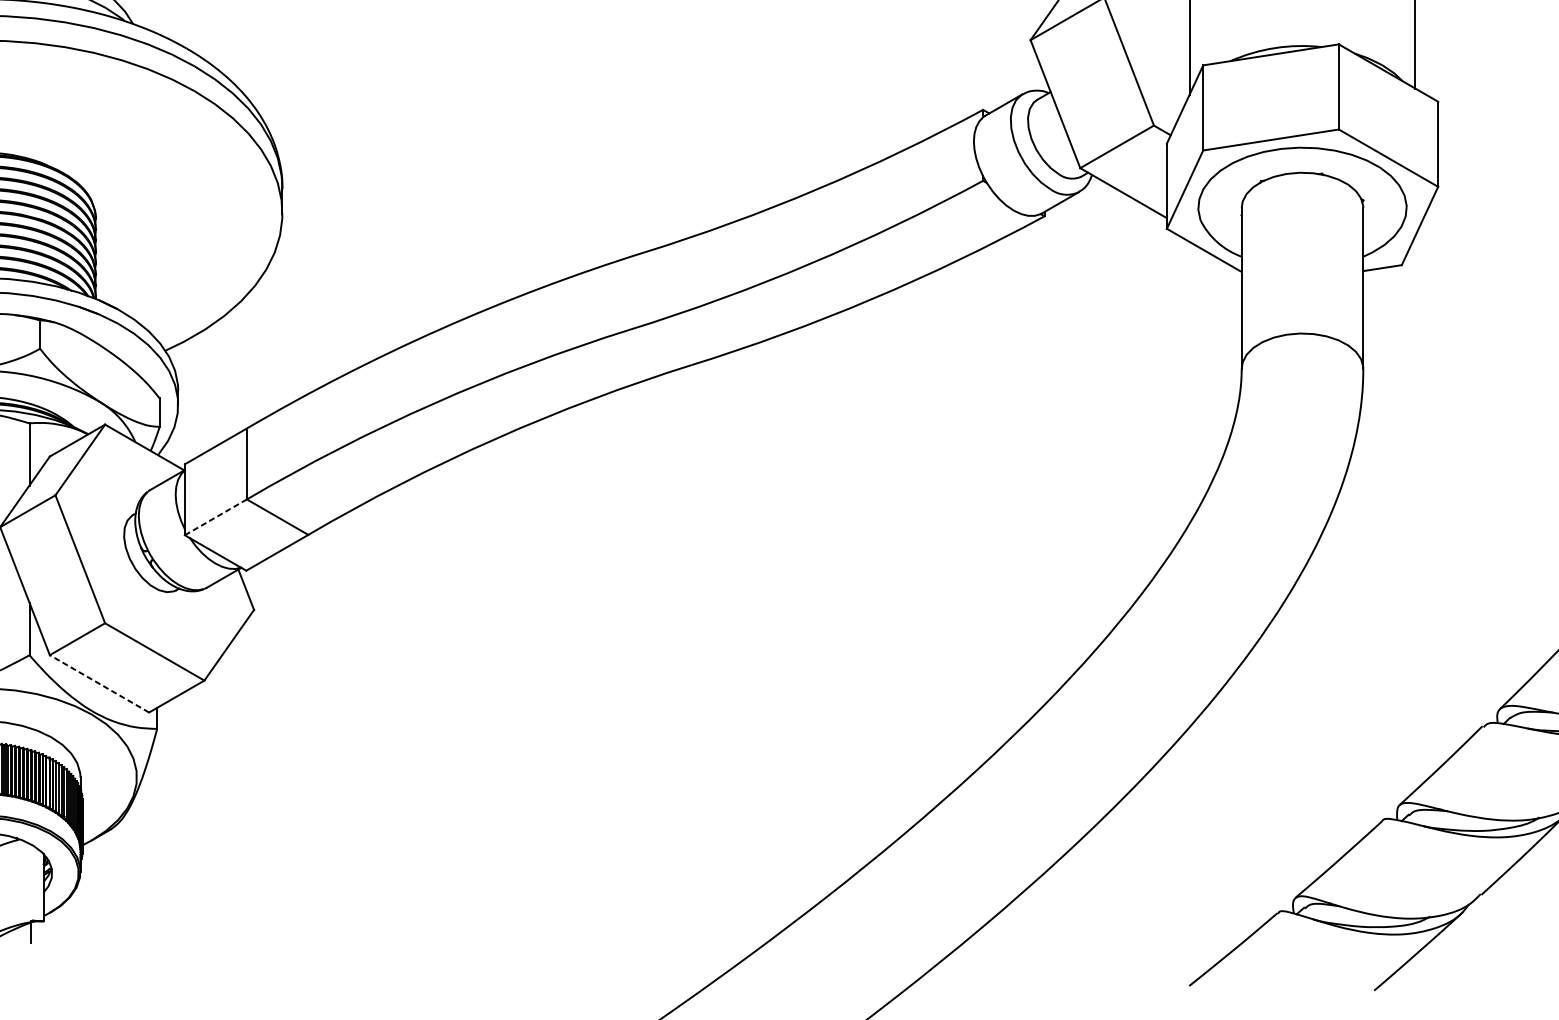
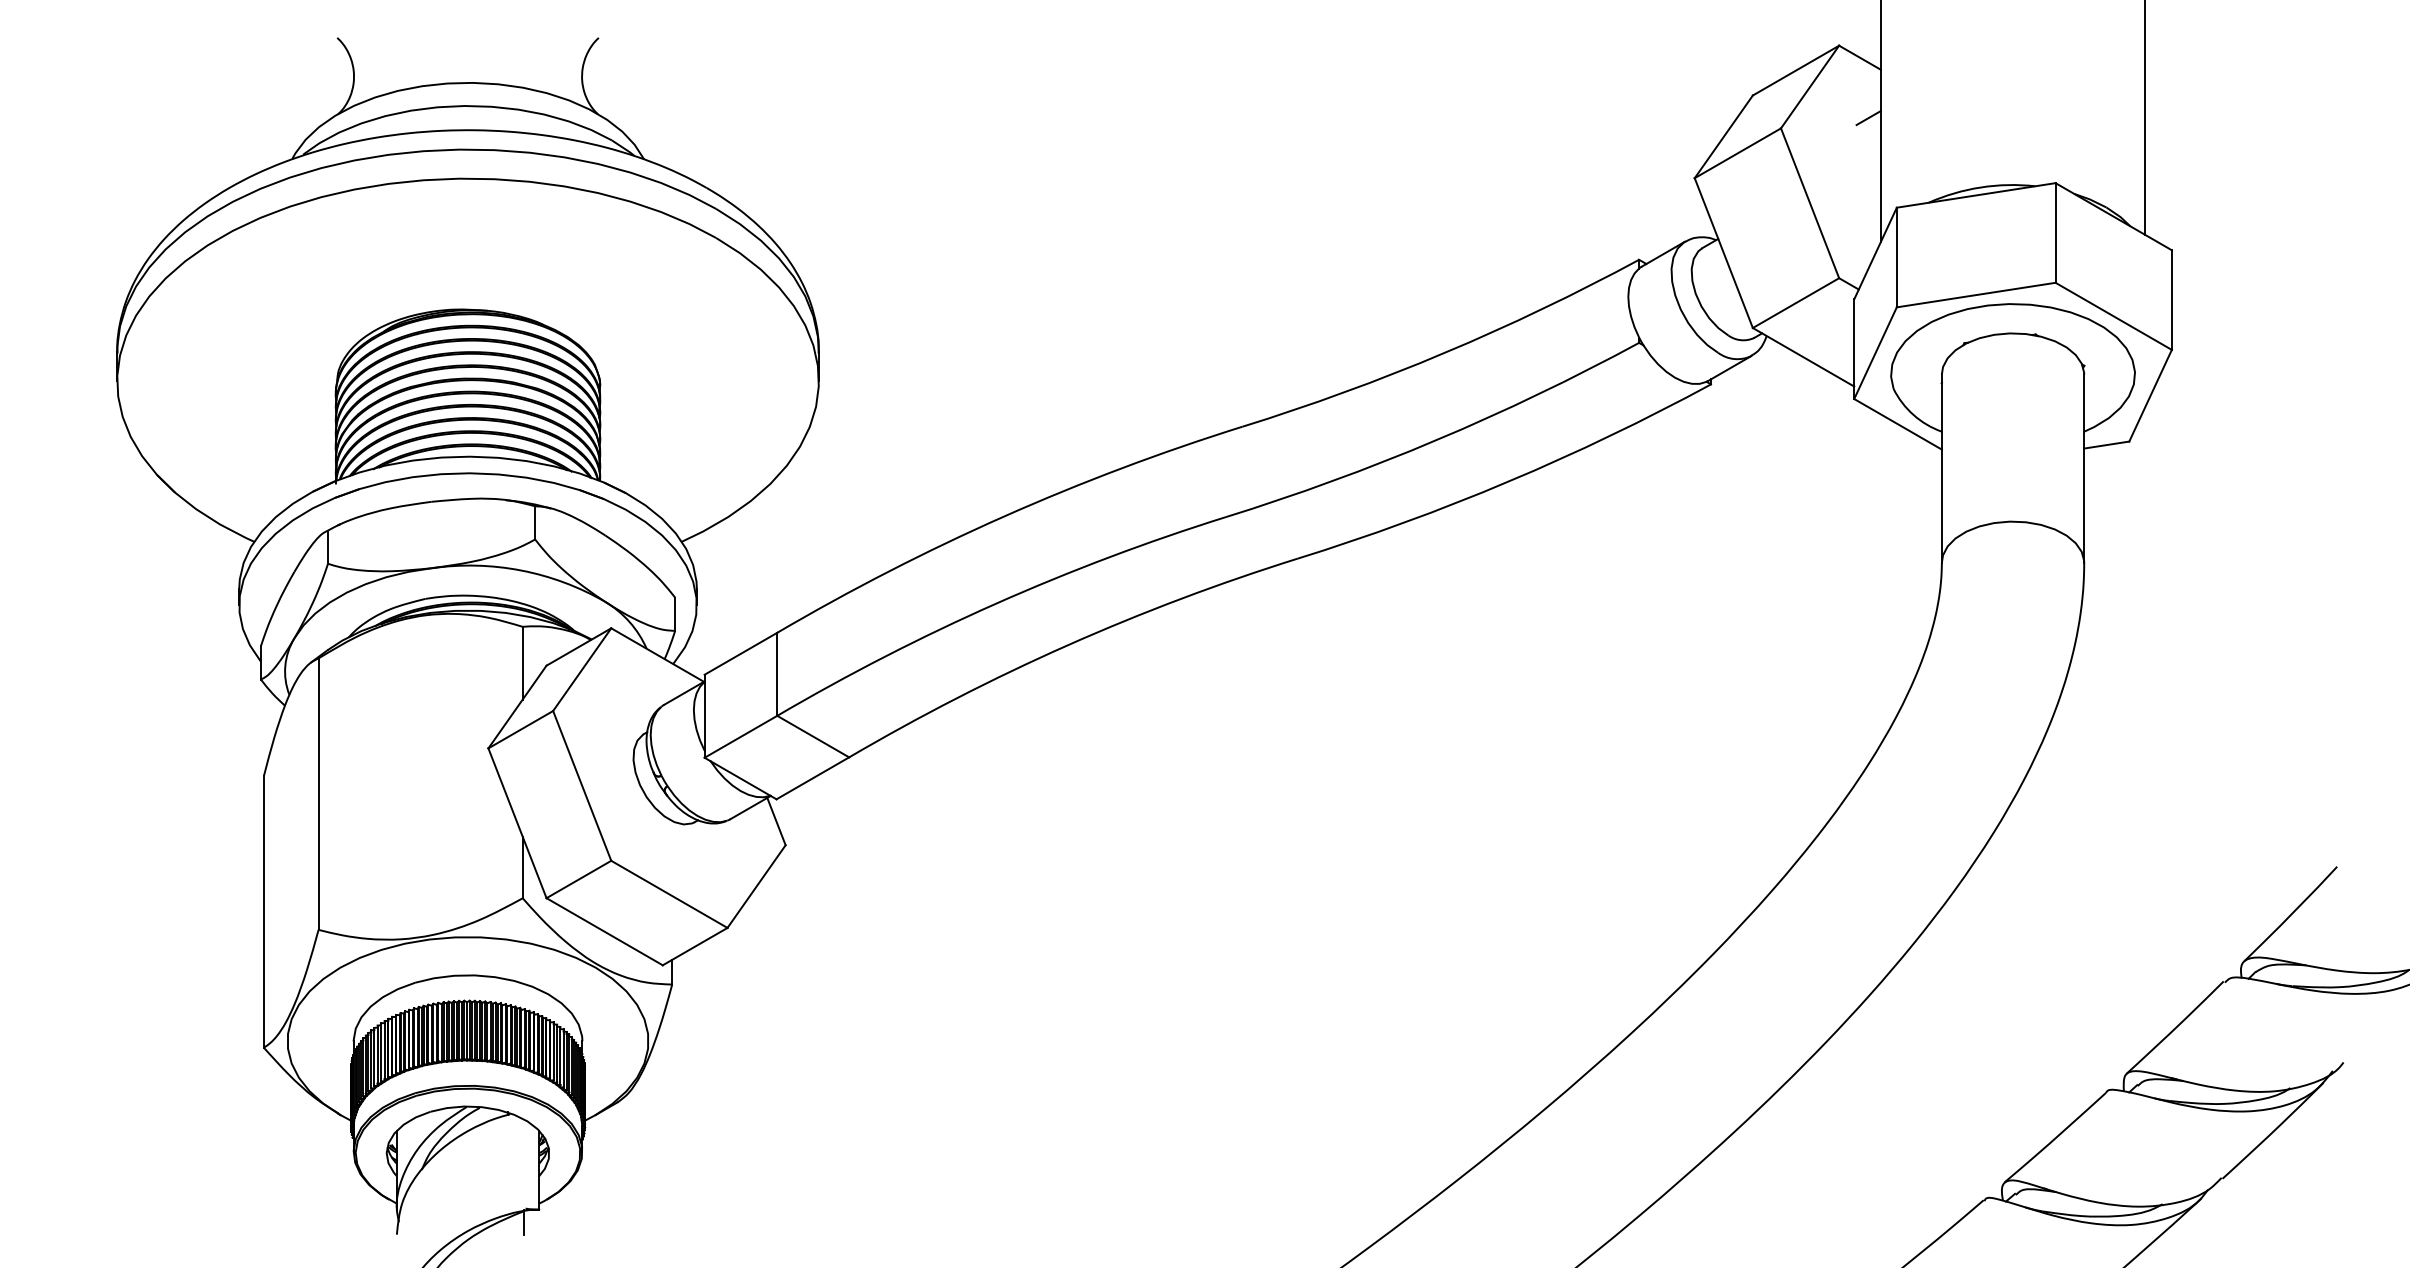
line: (215, 517) -> (740, 736), dashed -> solid
line: (99, 683) -> (604, 931), dashed -> solid

